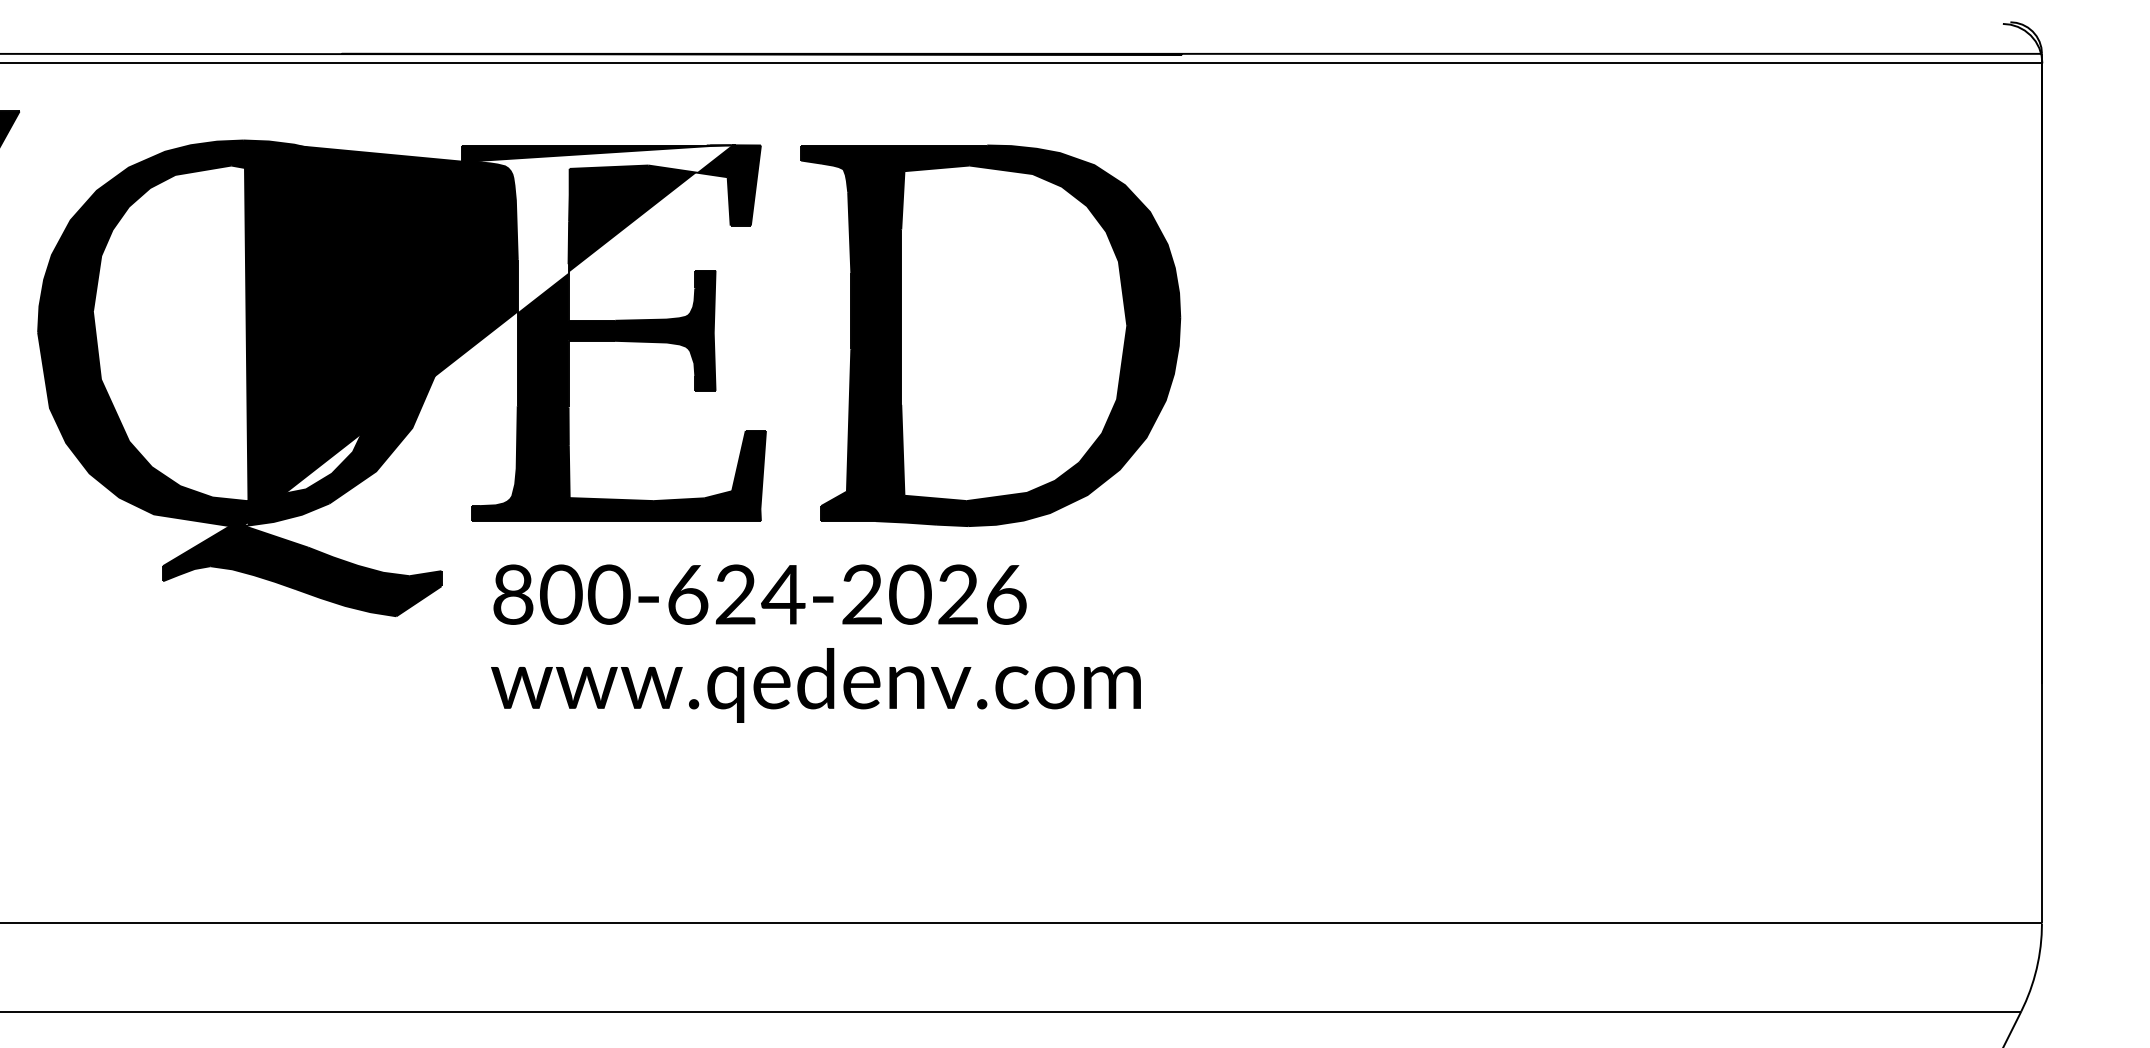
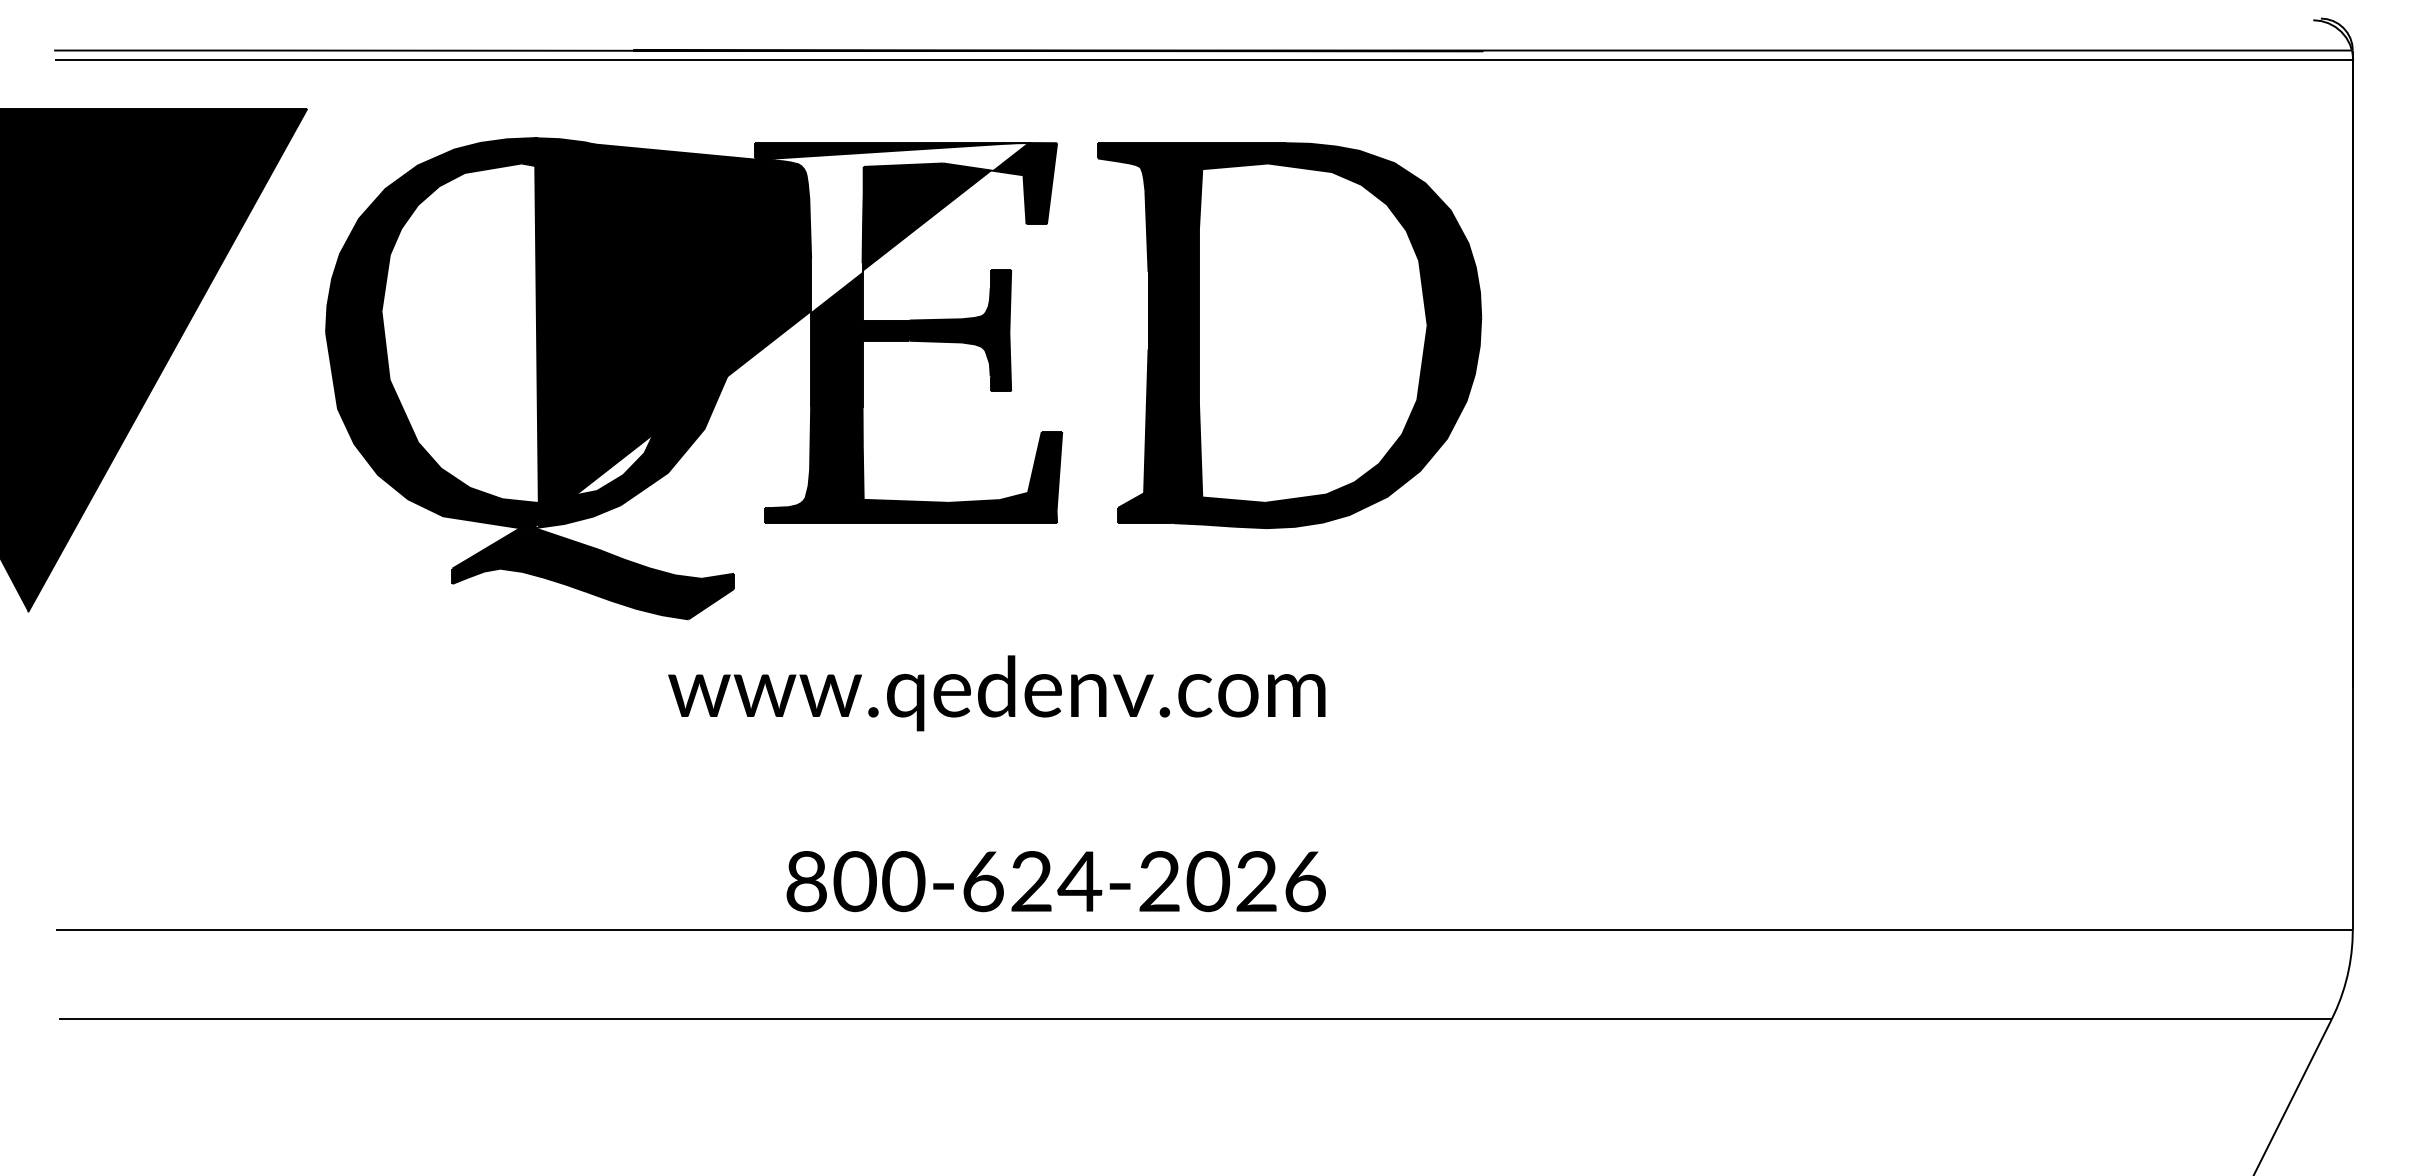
text: (759, 594) -> (1055, 881), moved
text: (815, 685) -> (996, 693), moved

